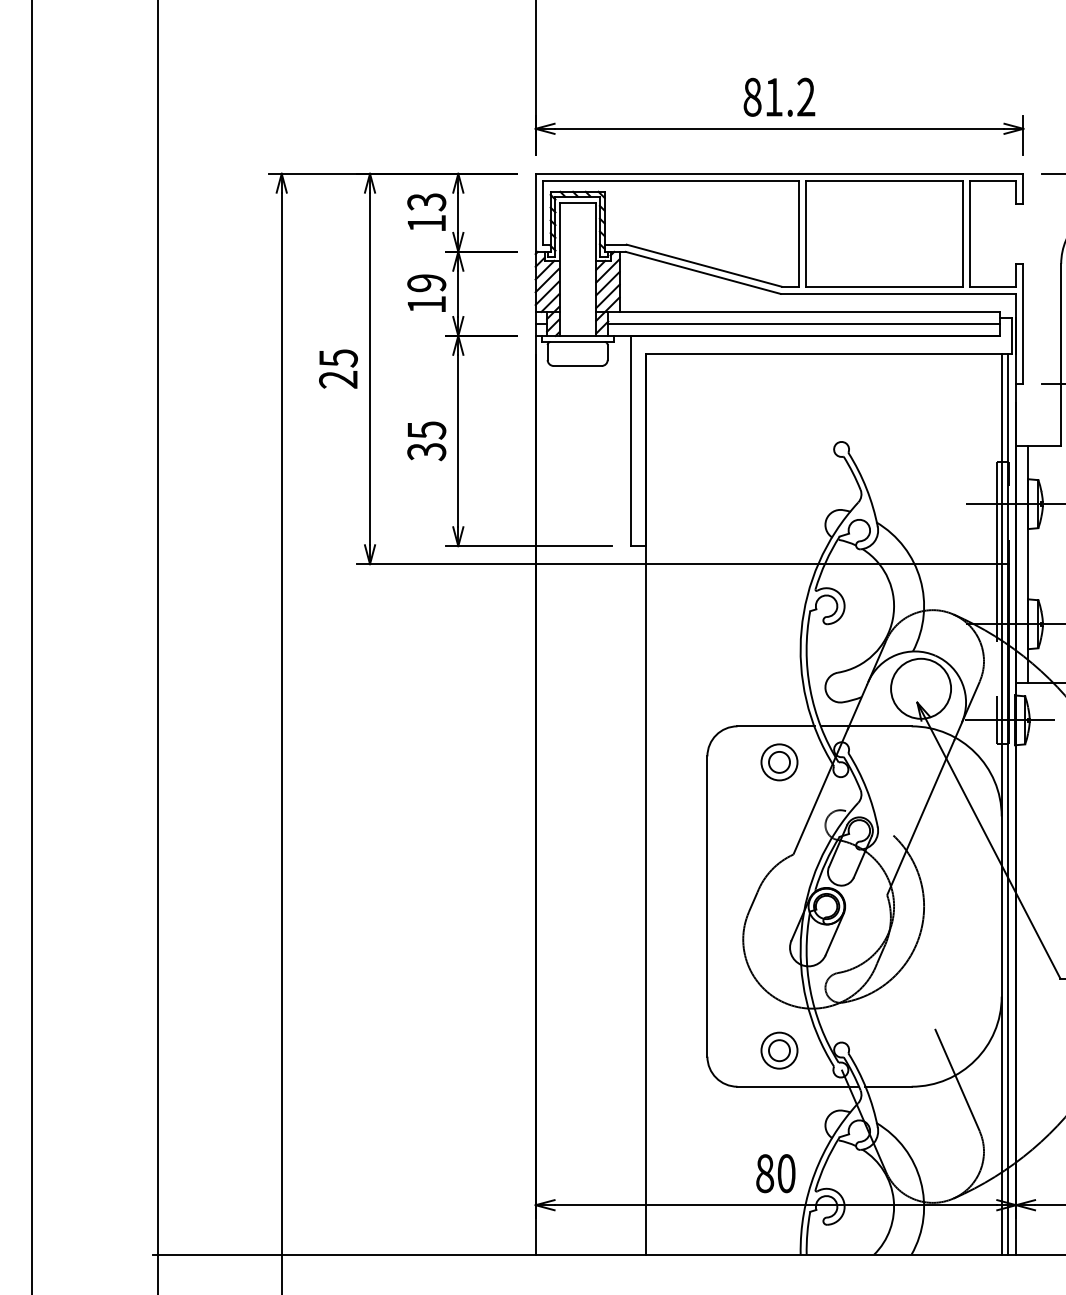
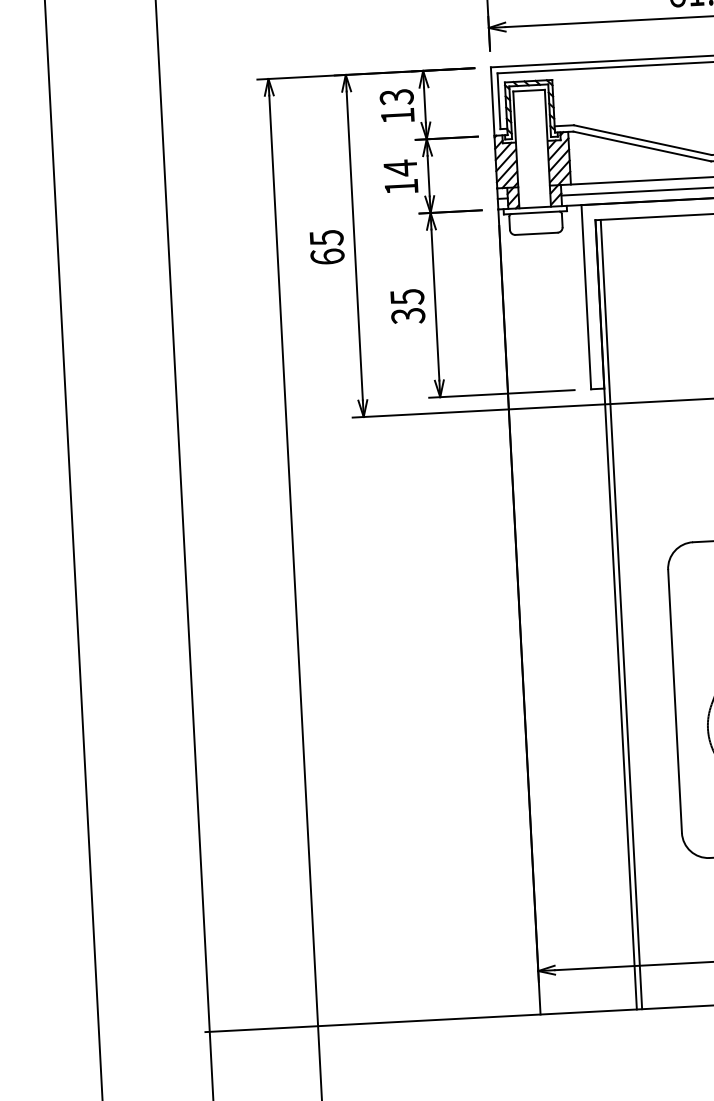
text: (426, 283) -> (400, 168), 19 -> 14
text: (338, 379) -> (327, 256), 25 -> 65
line: (651, 803) -> (621, 613), added

